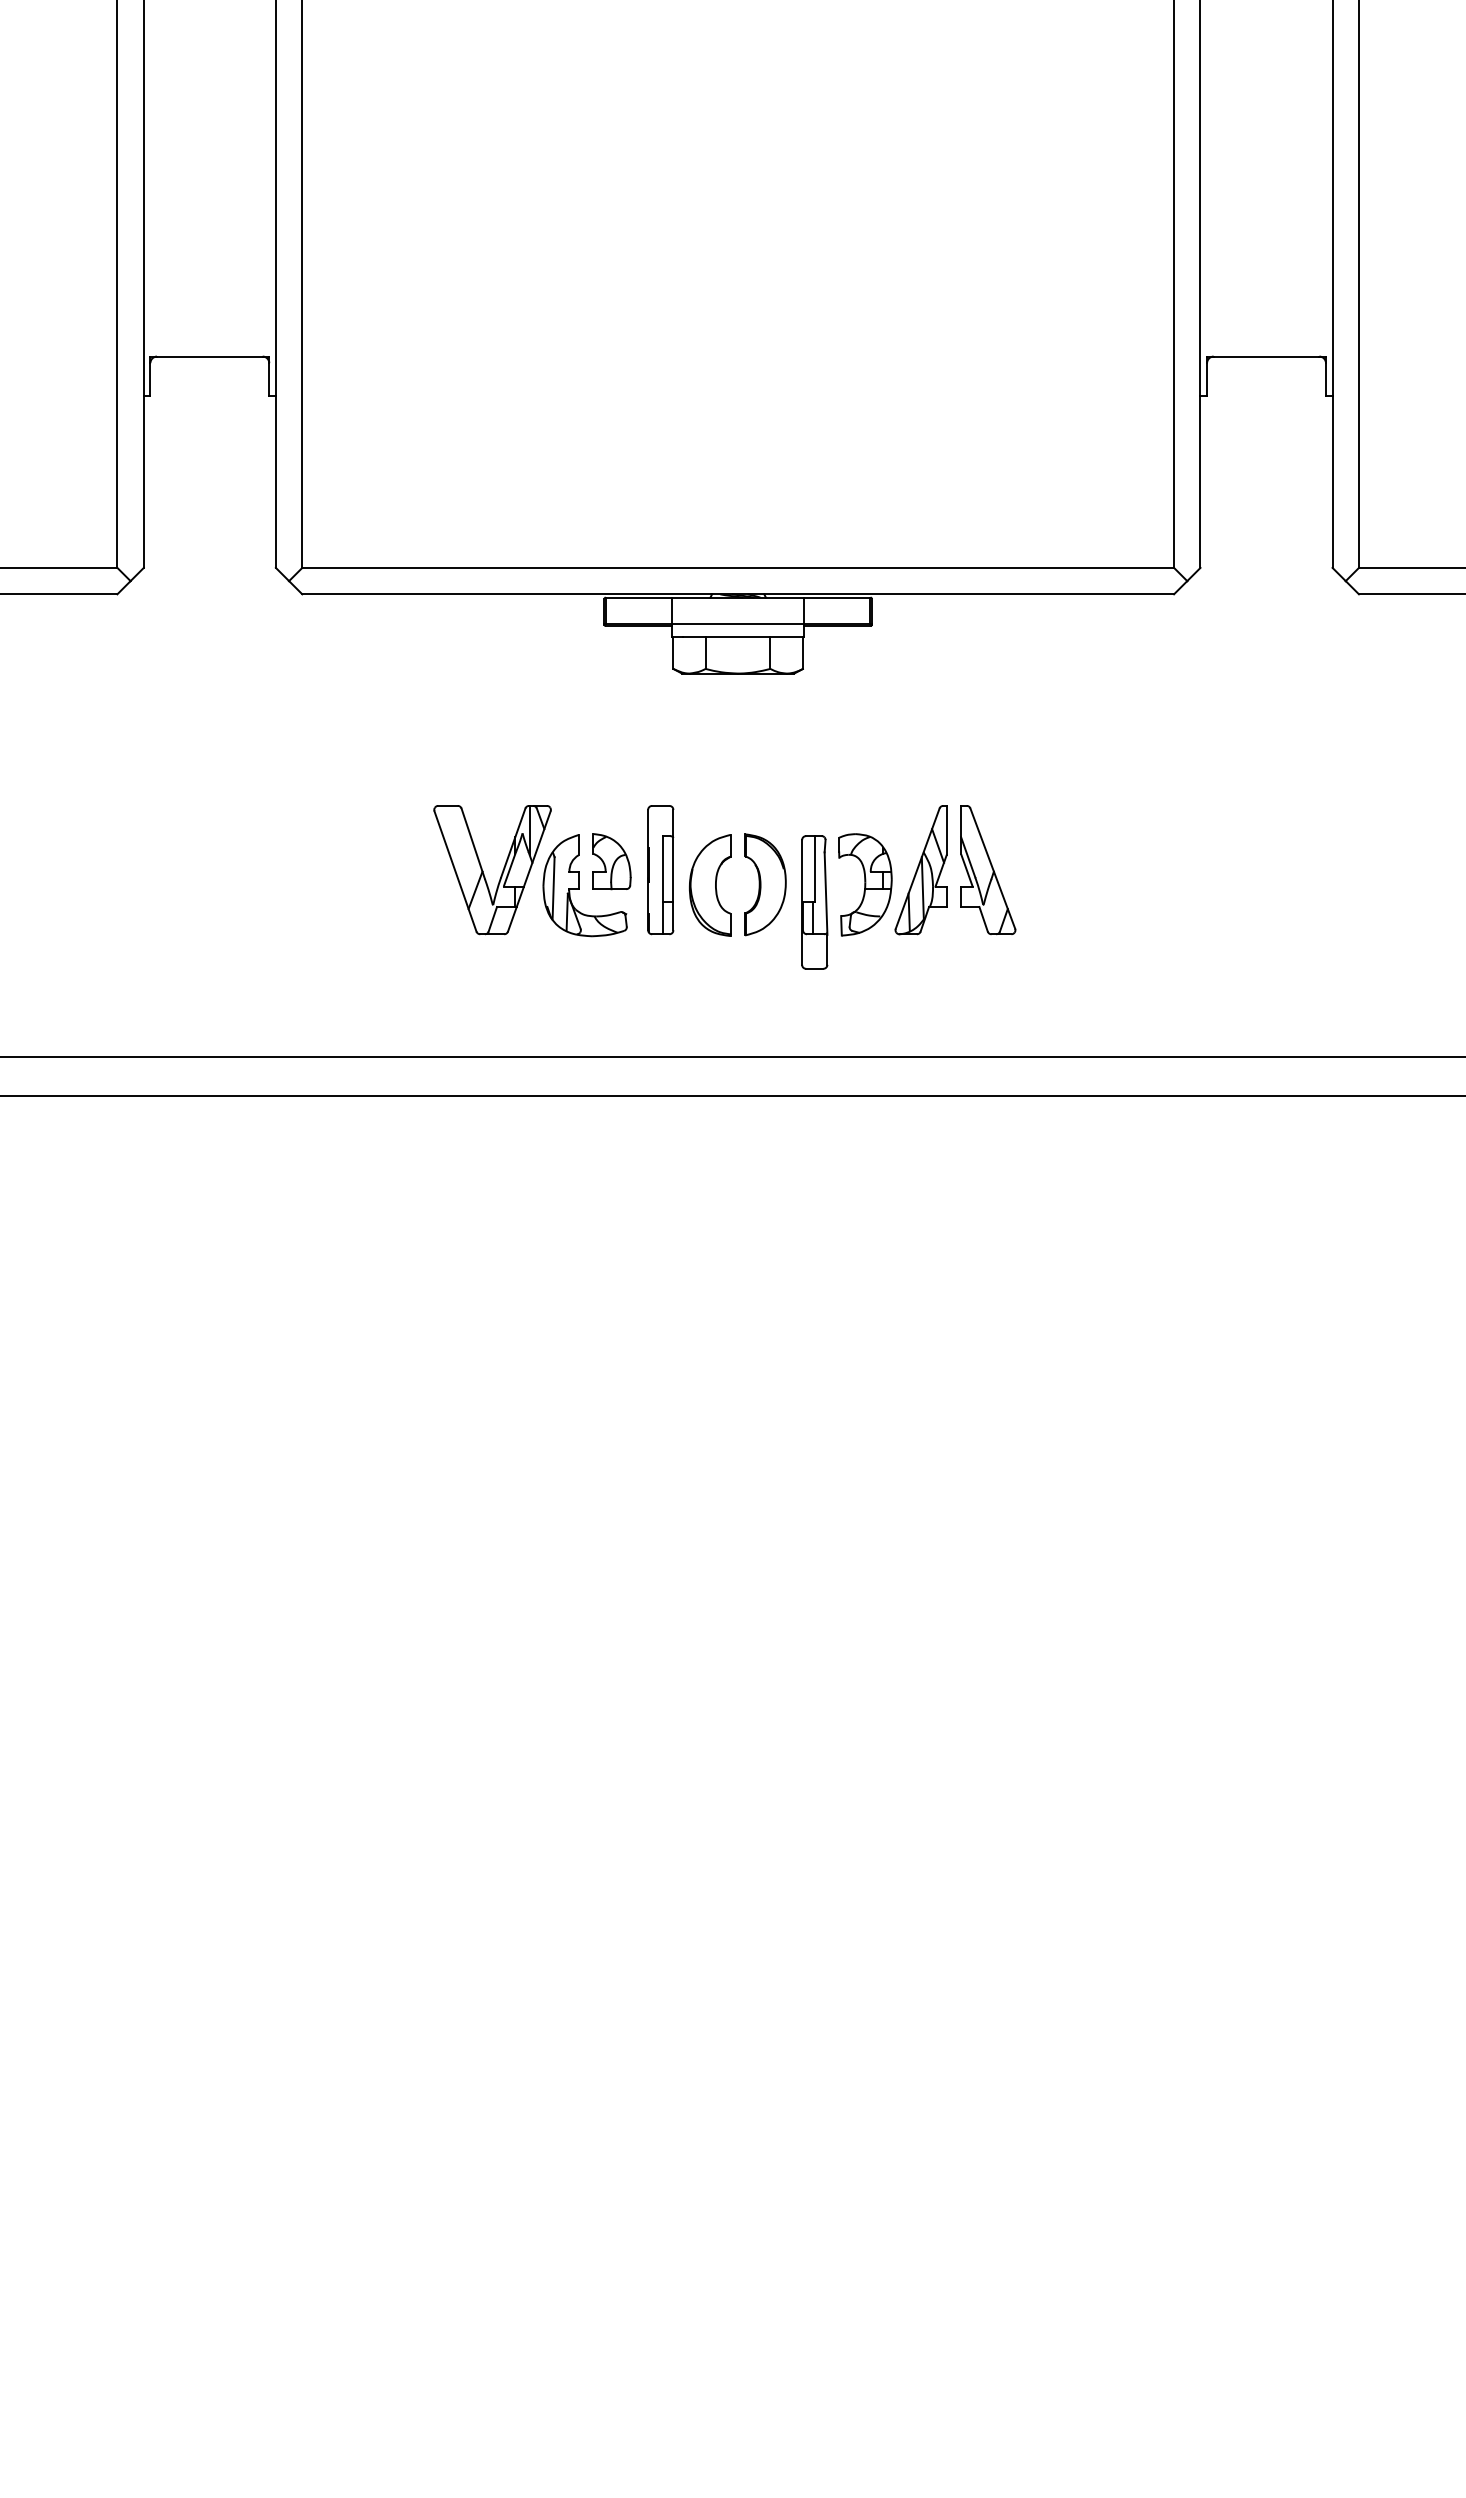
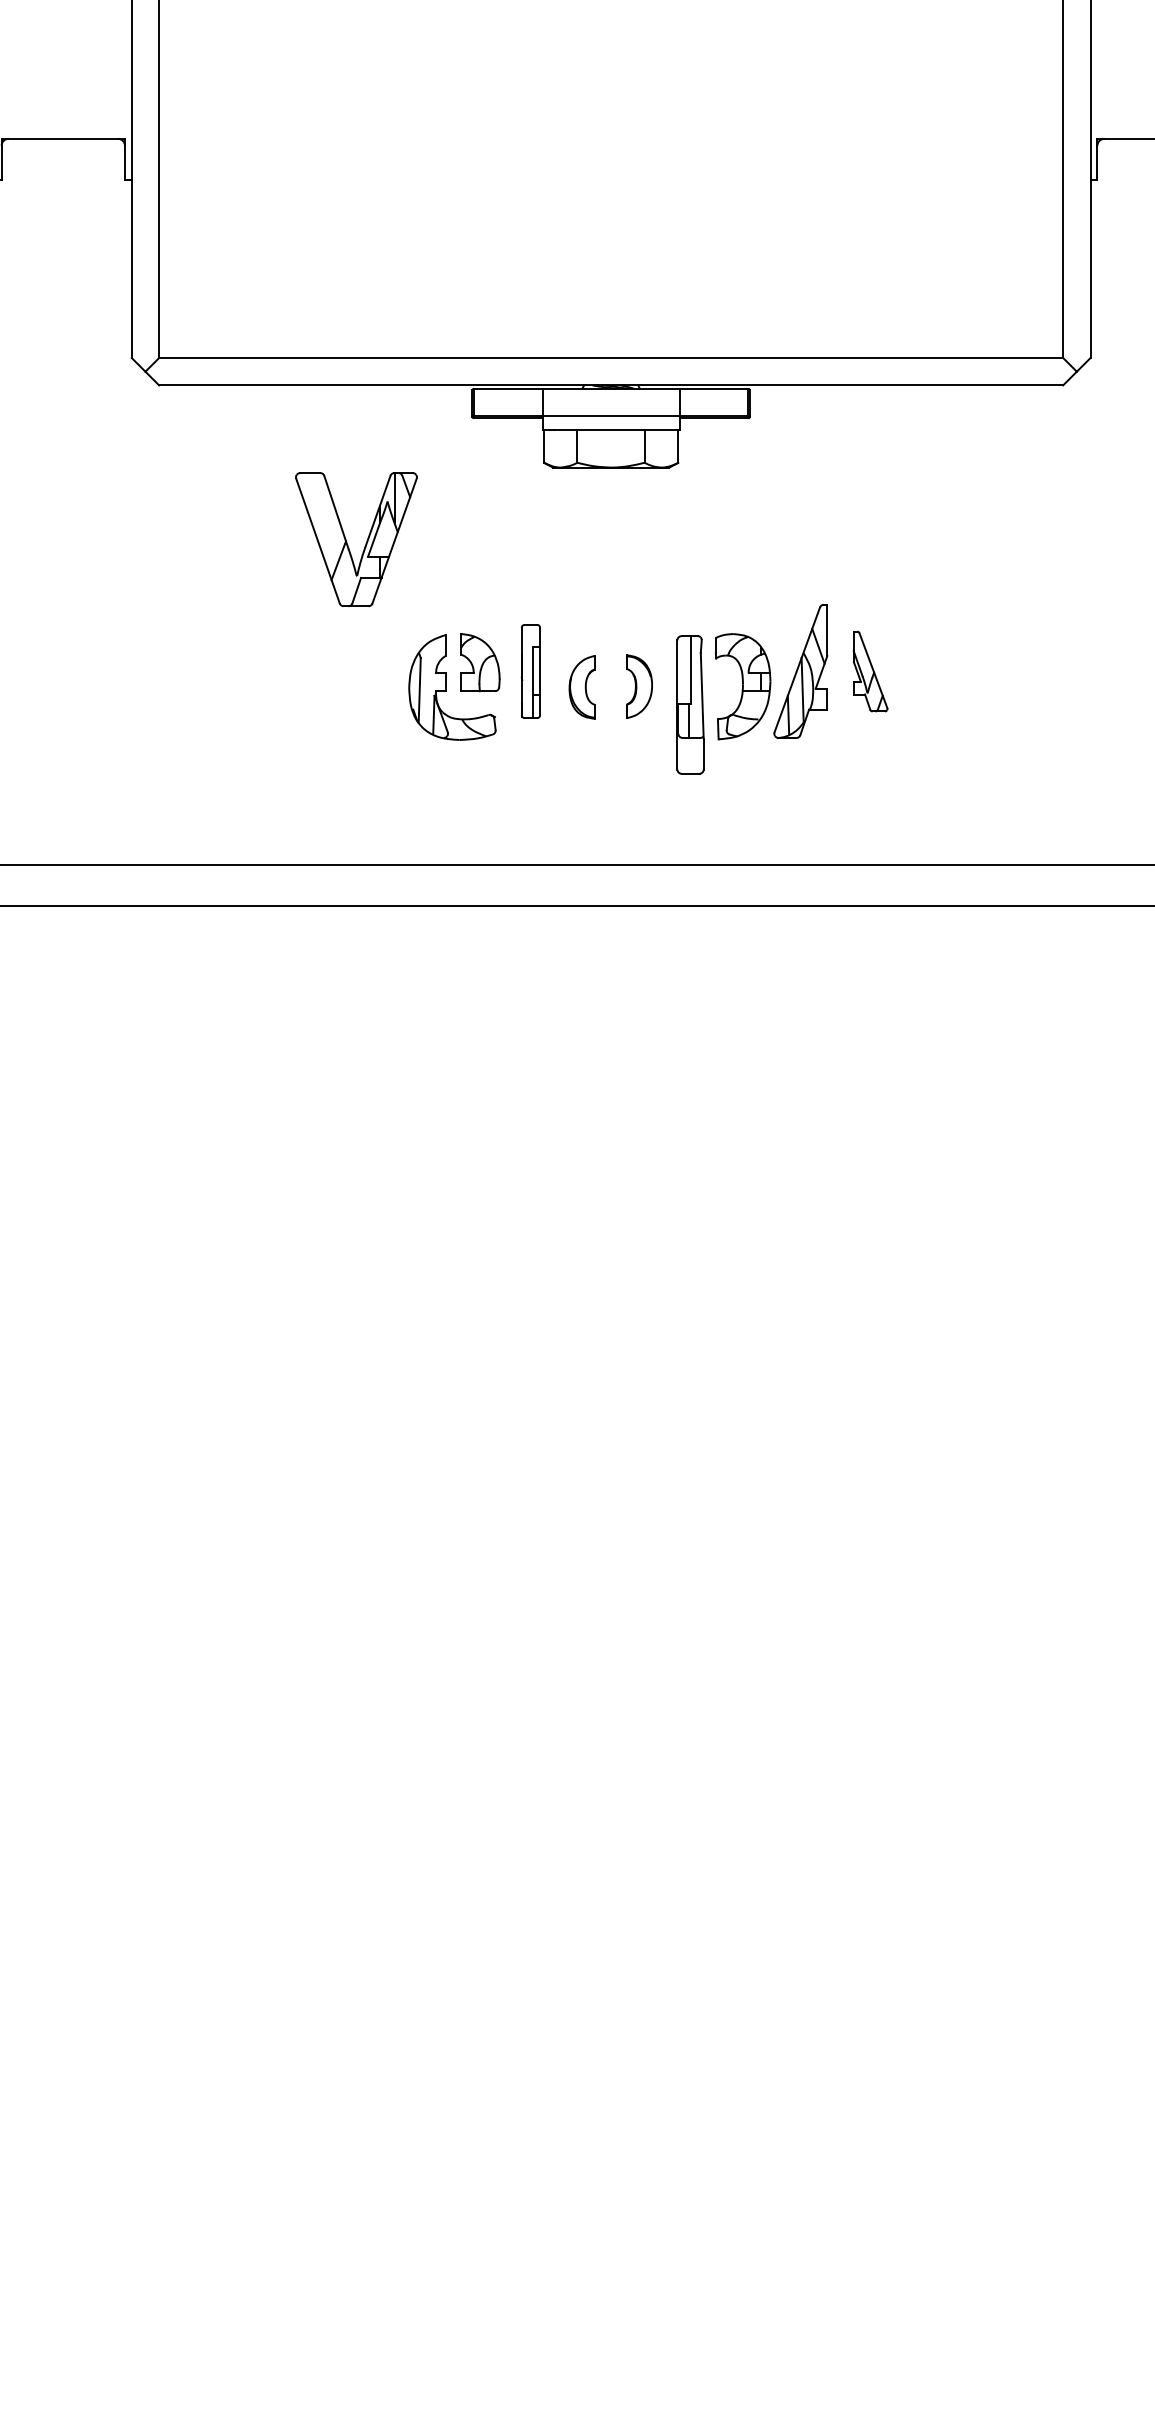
part: (660, 870) -> (530, 671), size x0.7
part: (988, 870) -> (870, 671), size x0.6
part: (484, 873) -> (348, 543), moved
part: (765, 884) -> (639, 686), size x0.6
part: (710, 885) -> (582, 687), size x0.6

